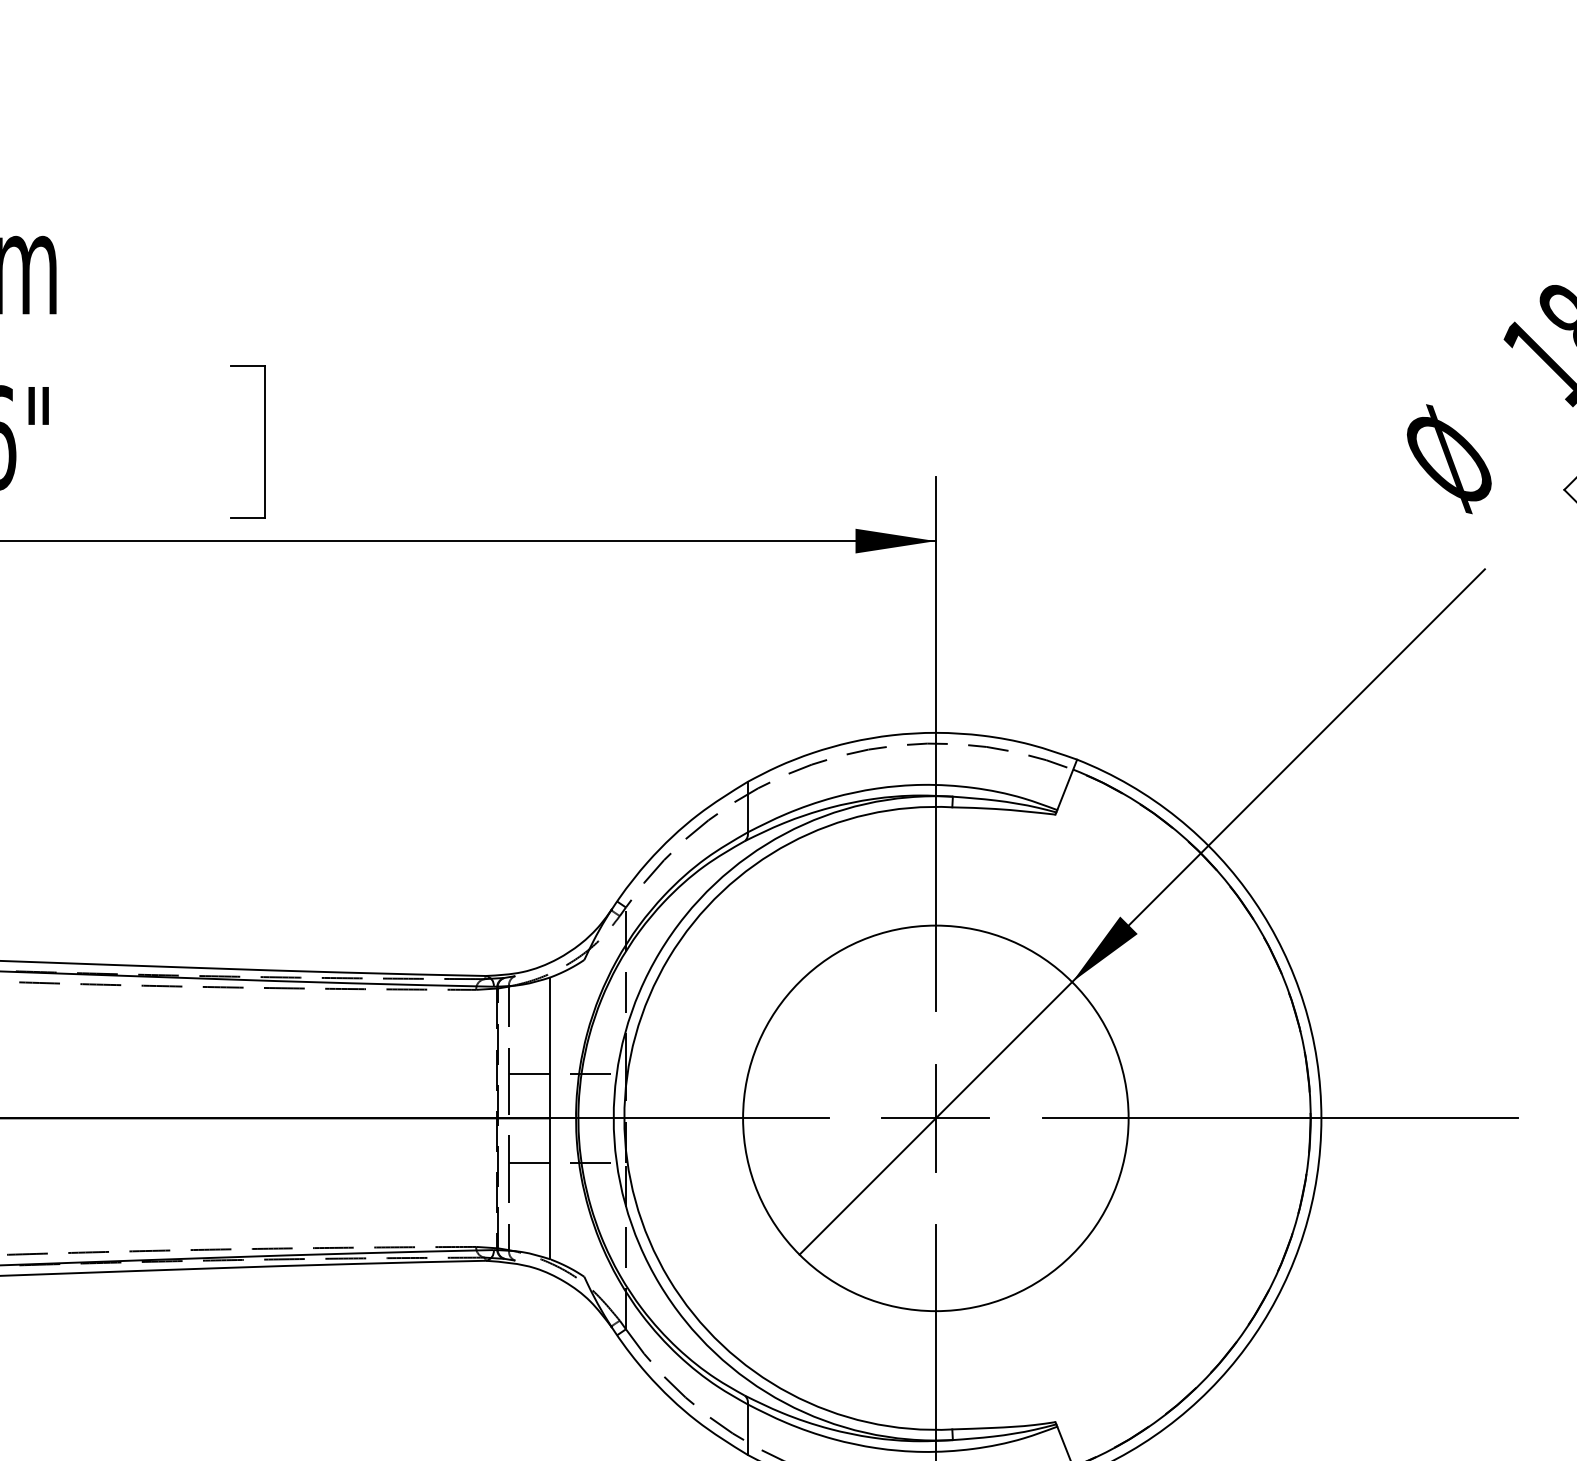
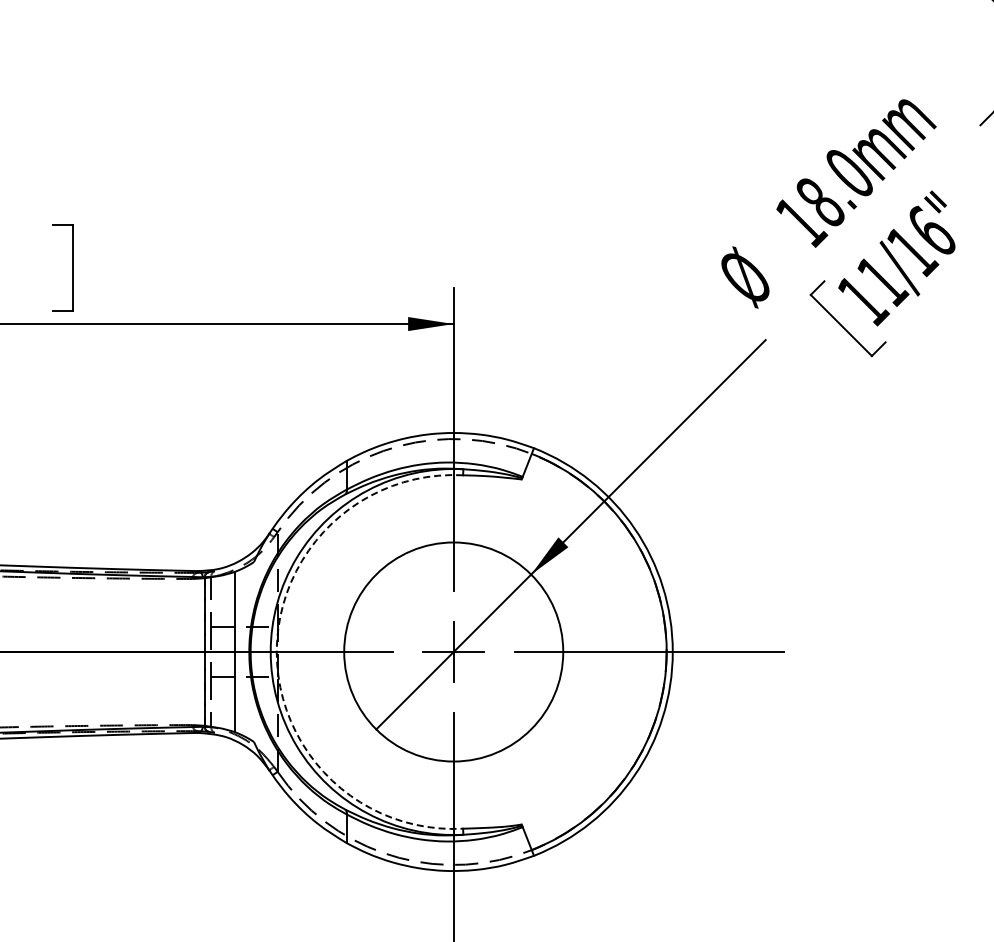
arc: (623, 1119) -> (276, 652), solid -> dashed

